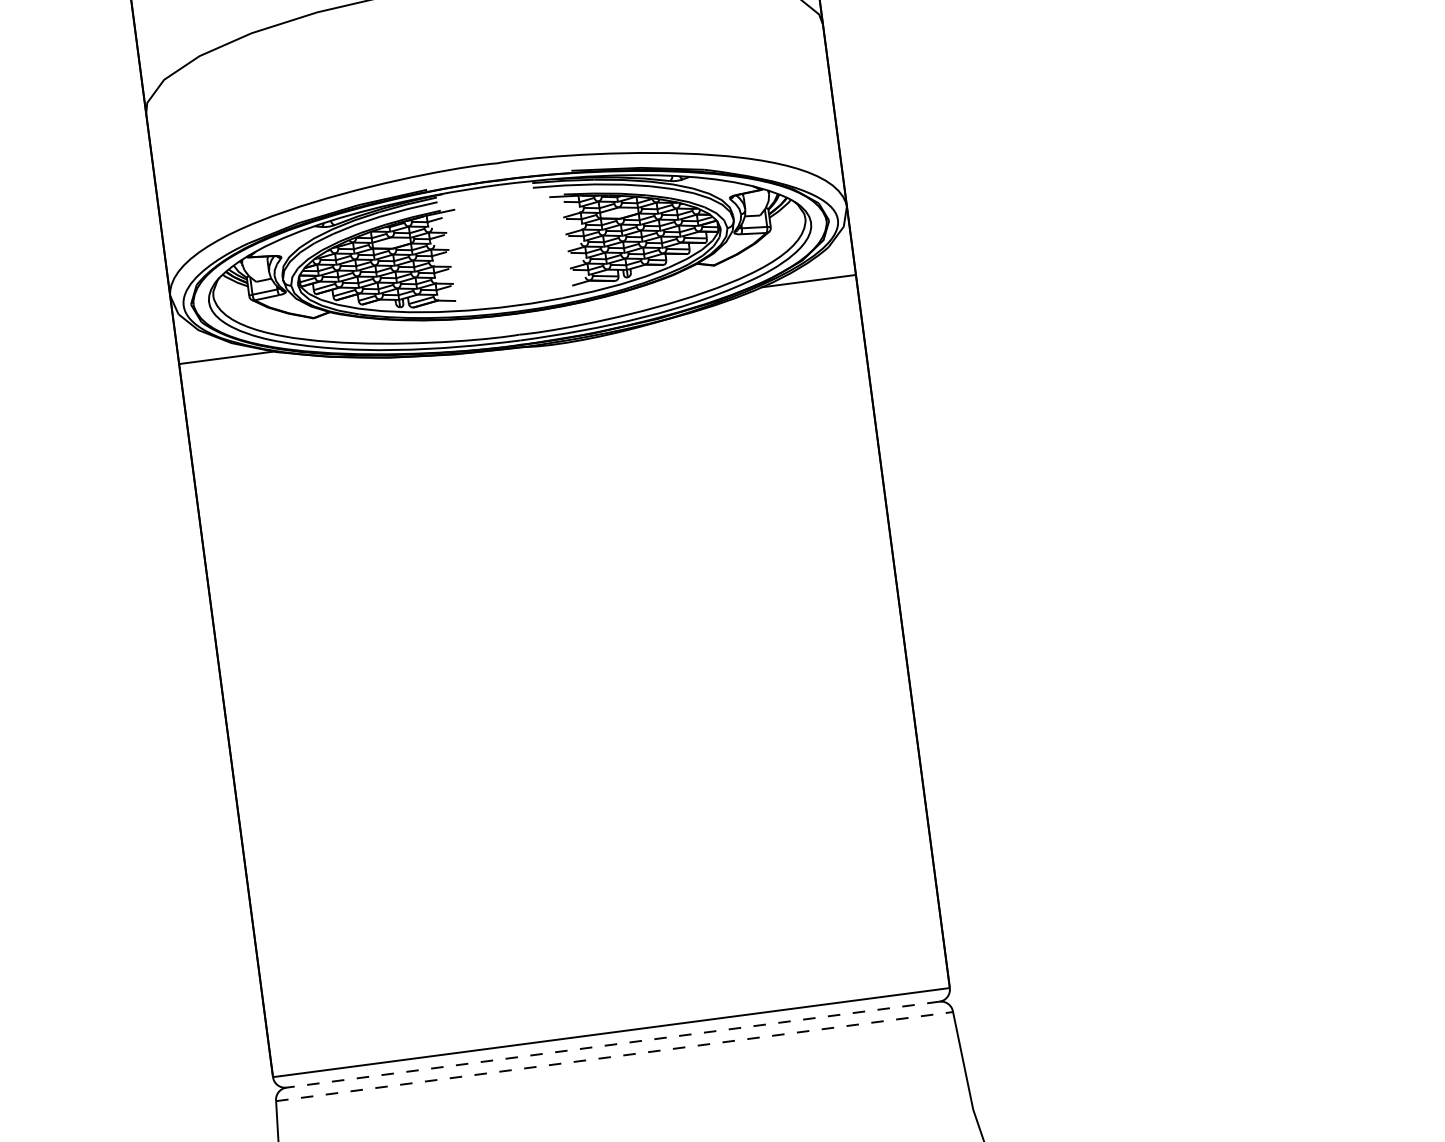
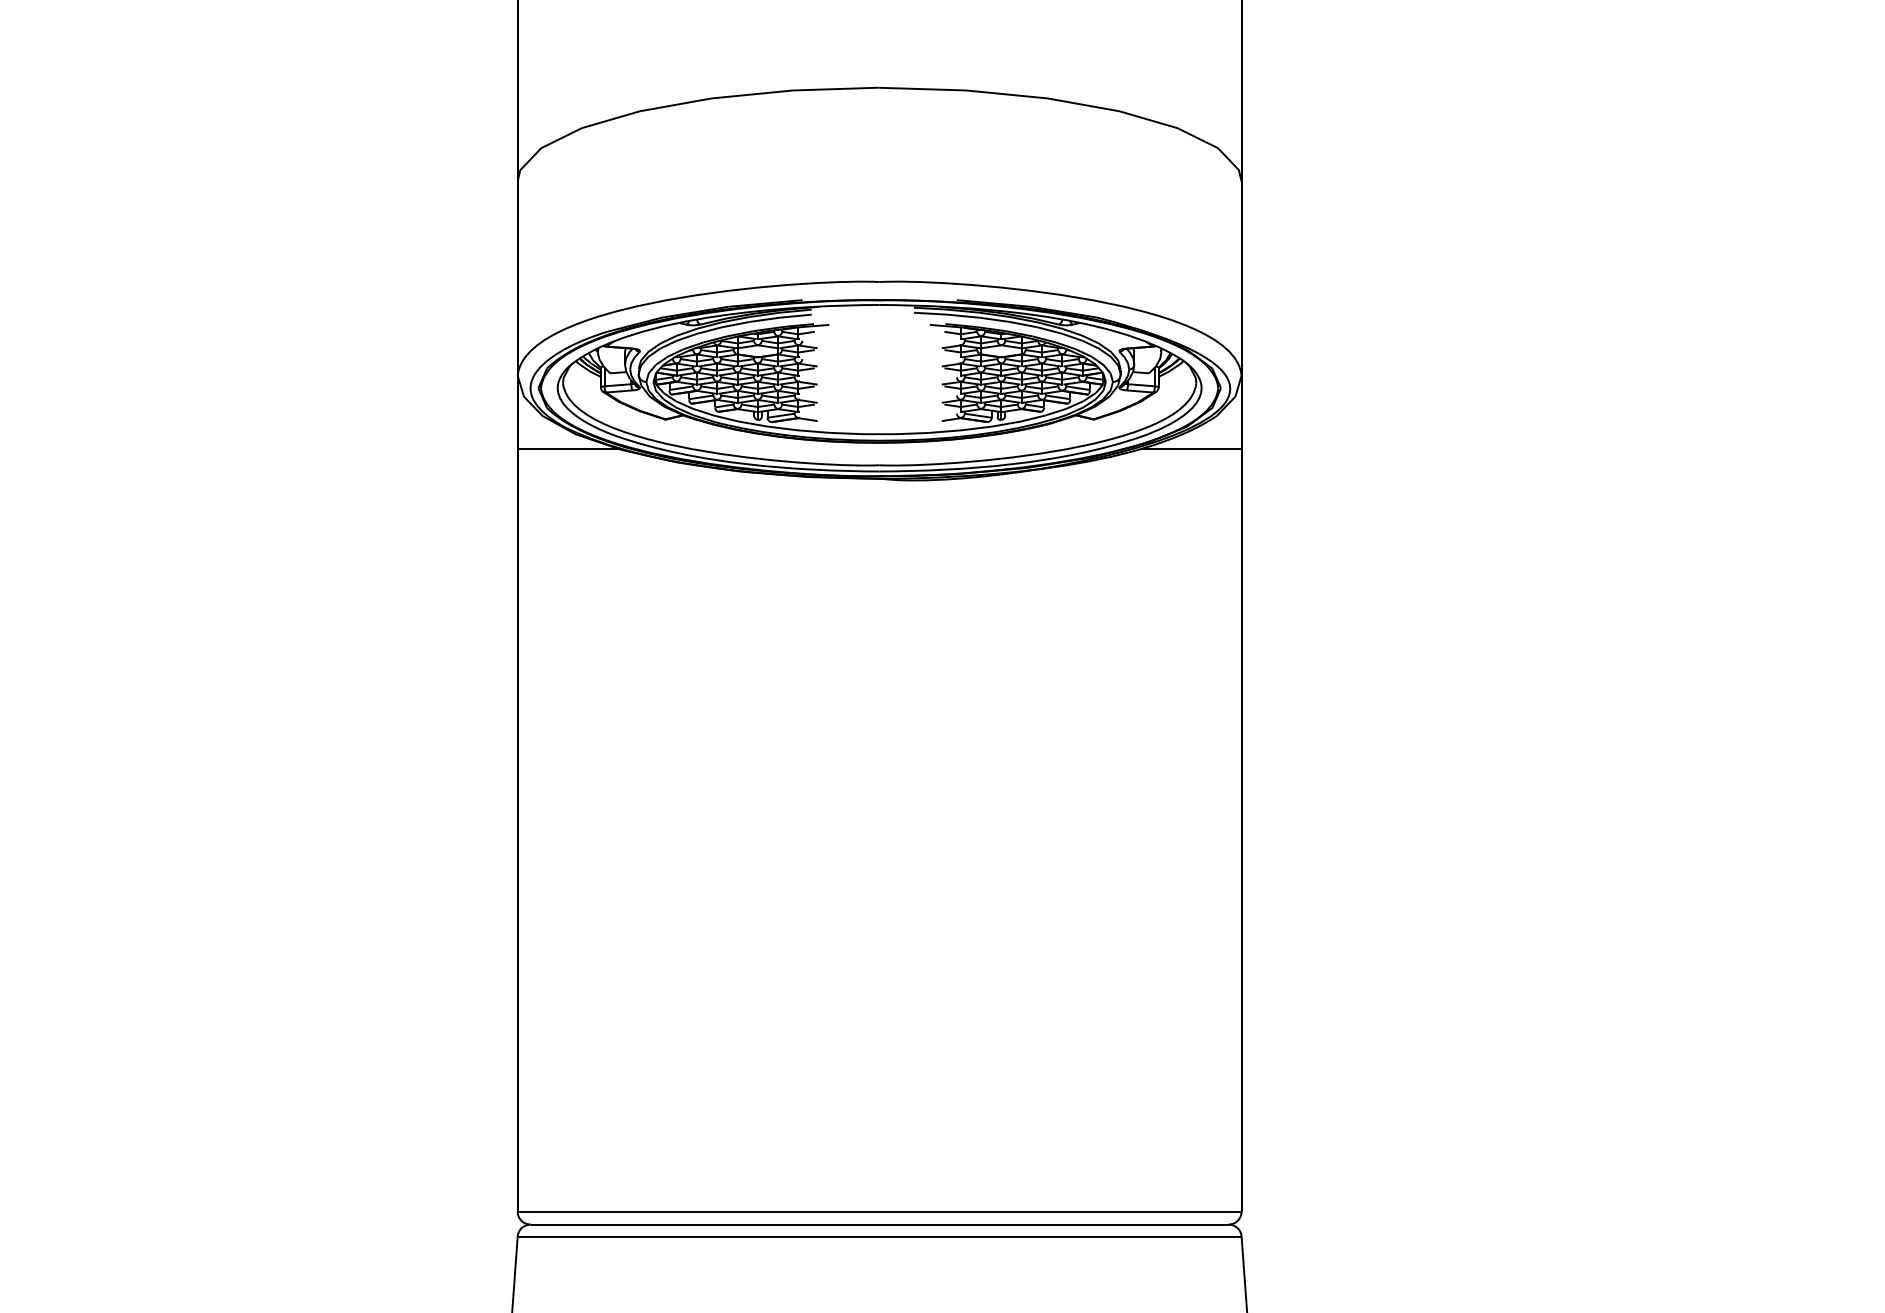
line: (612, 1044) -> (879, 1224), dashed -> solid
line: (615, 1056) -> (880, 1237), dashed -> solid

